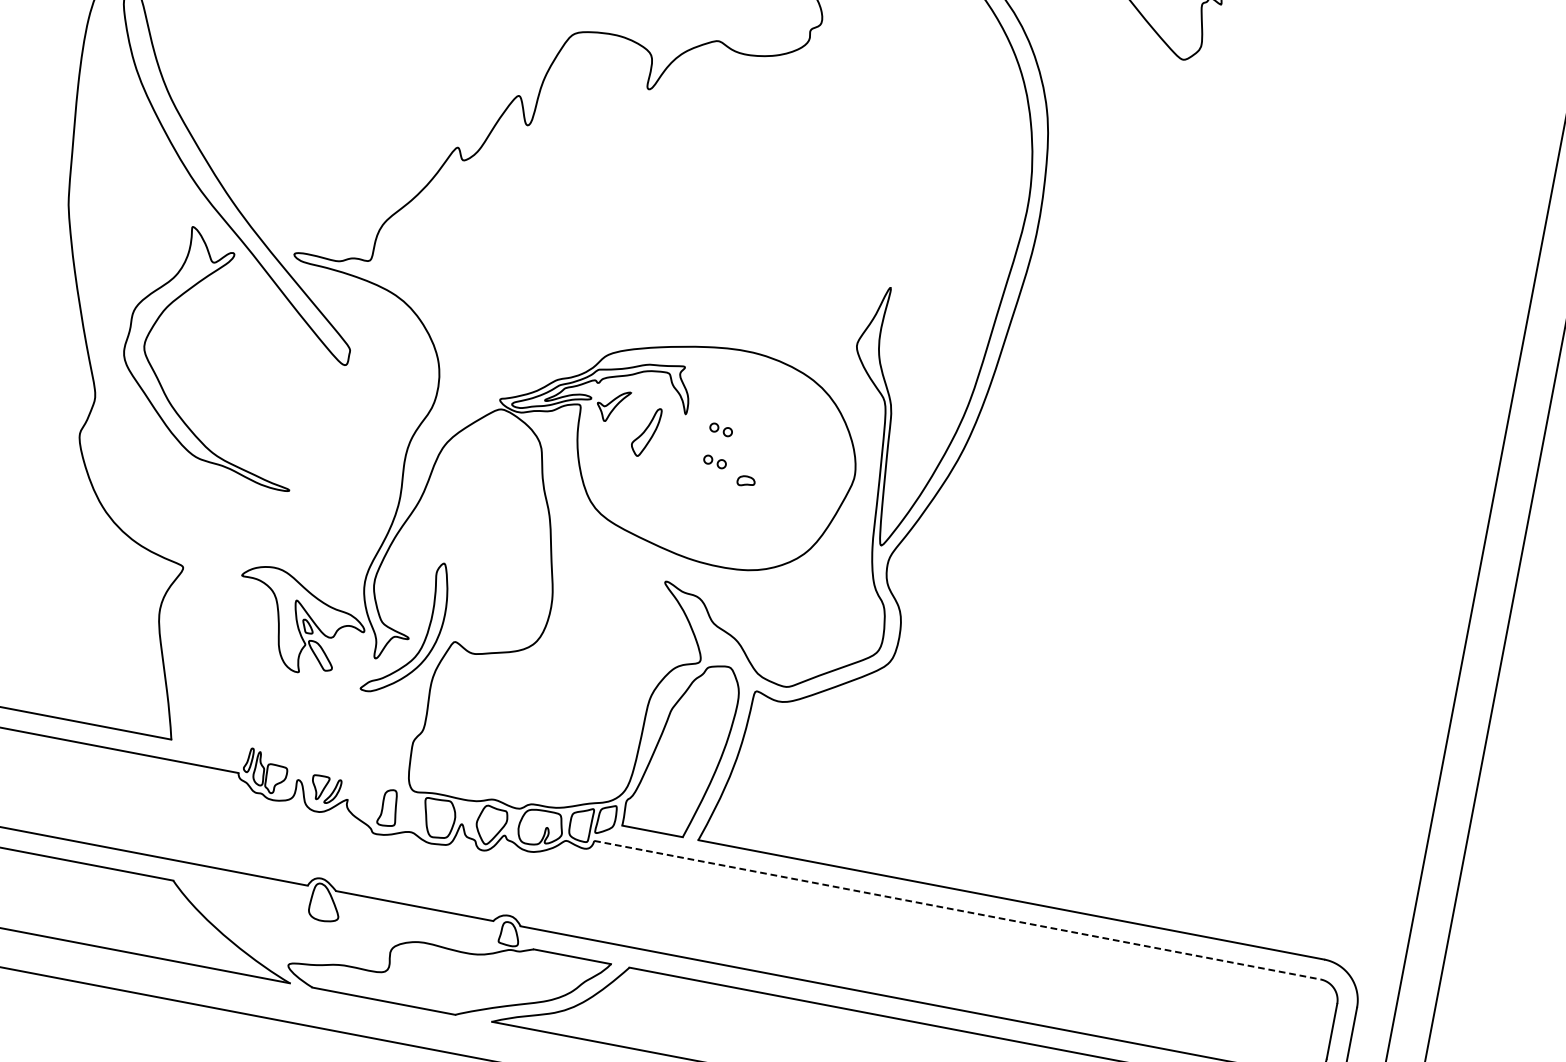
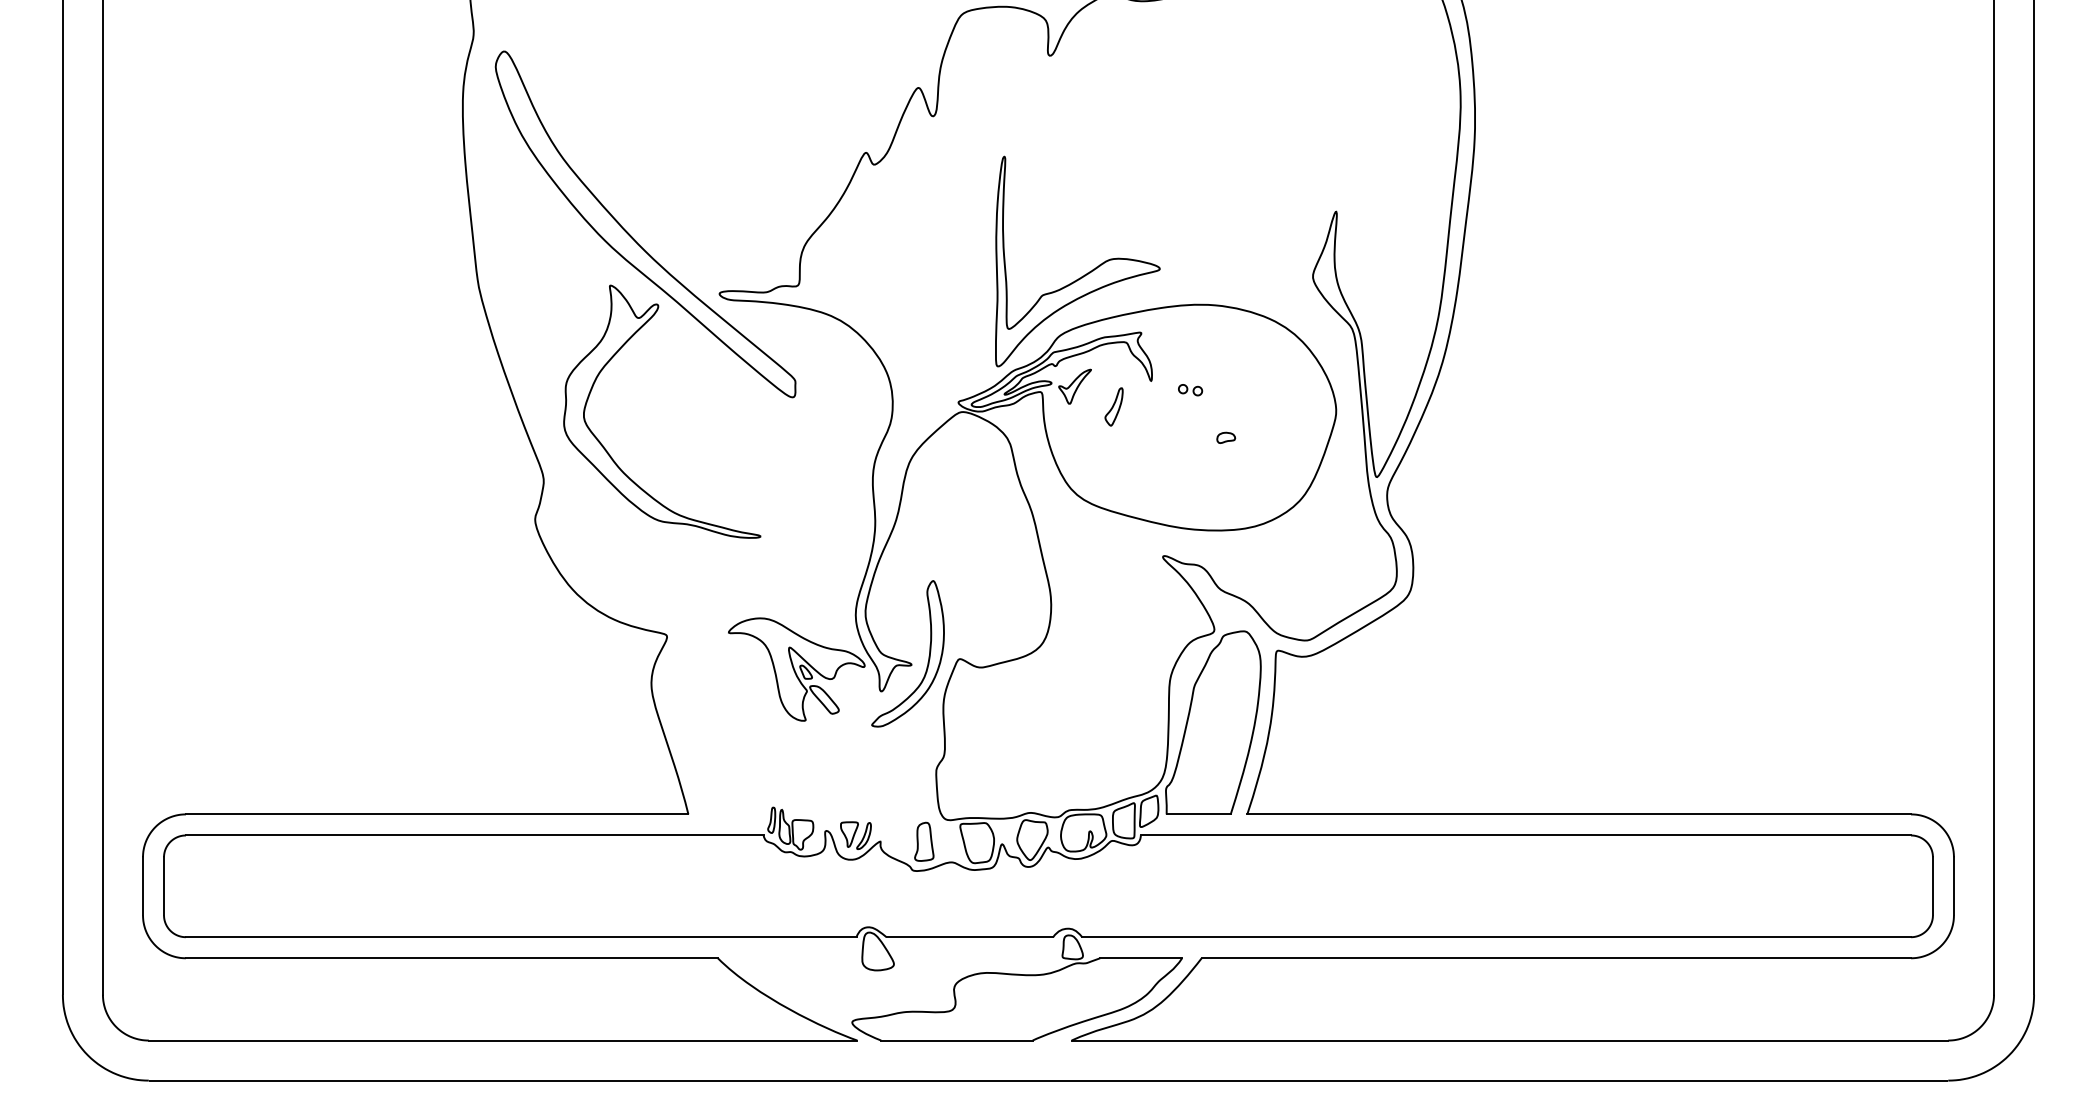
part: (641, 301) -> (1084, 274), added
part: (645, 431) -> (1113, 406), size x0.71
part: (714, 462) -> (1190, 424), removed
line: (957, 910) -> (1526, 835), dashed -> solid

